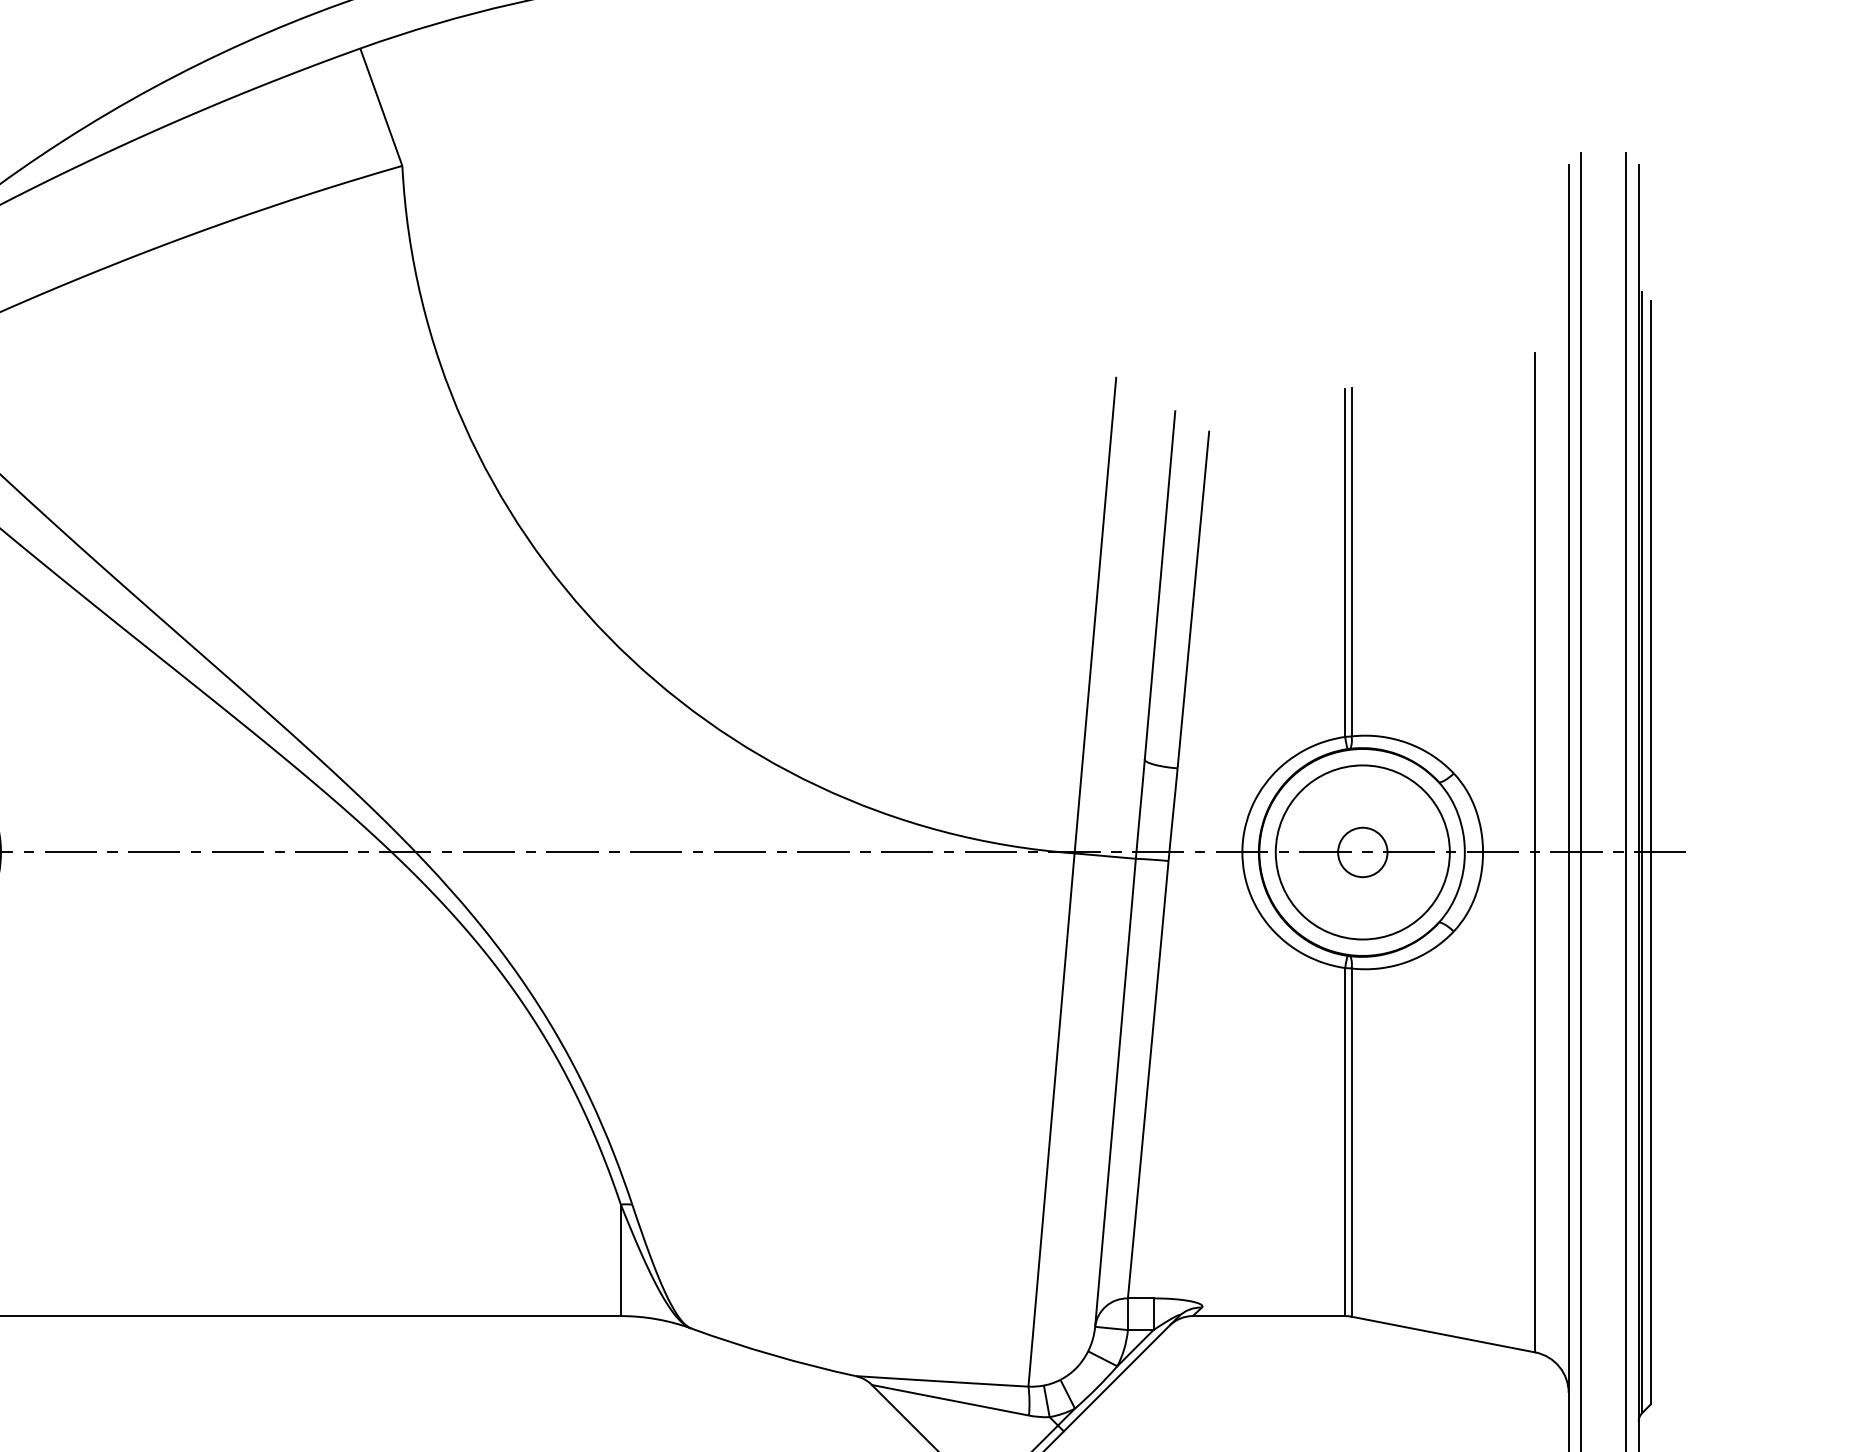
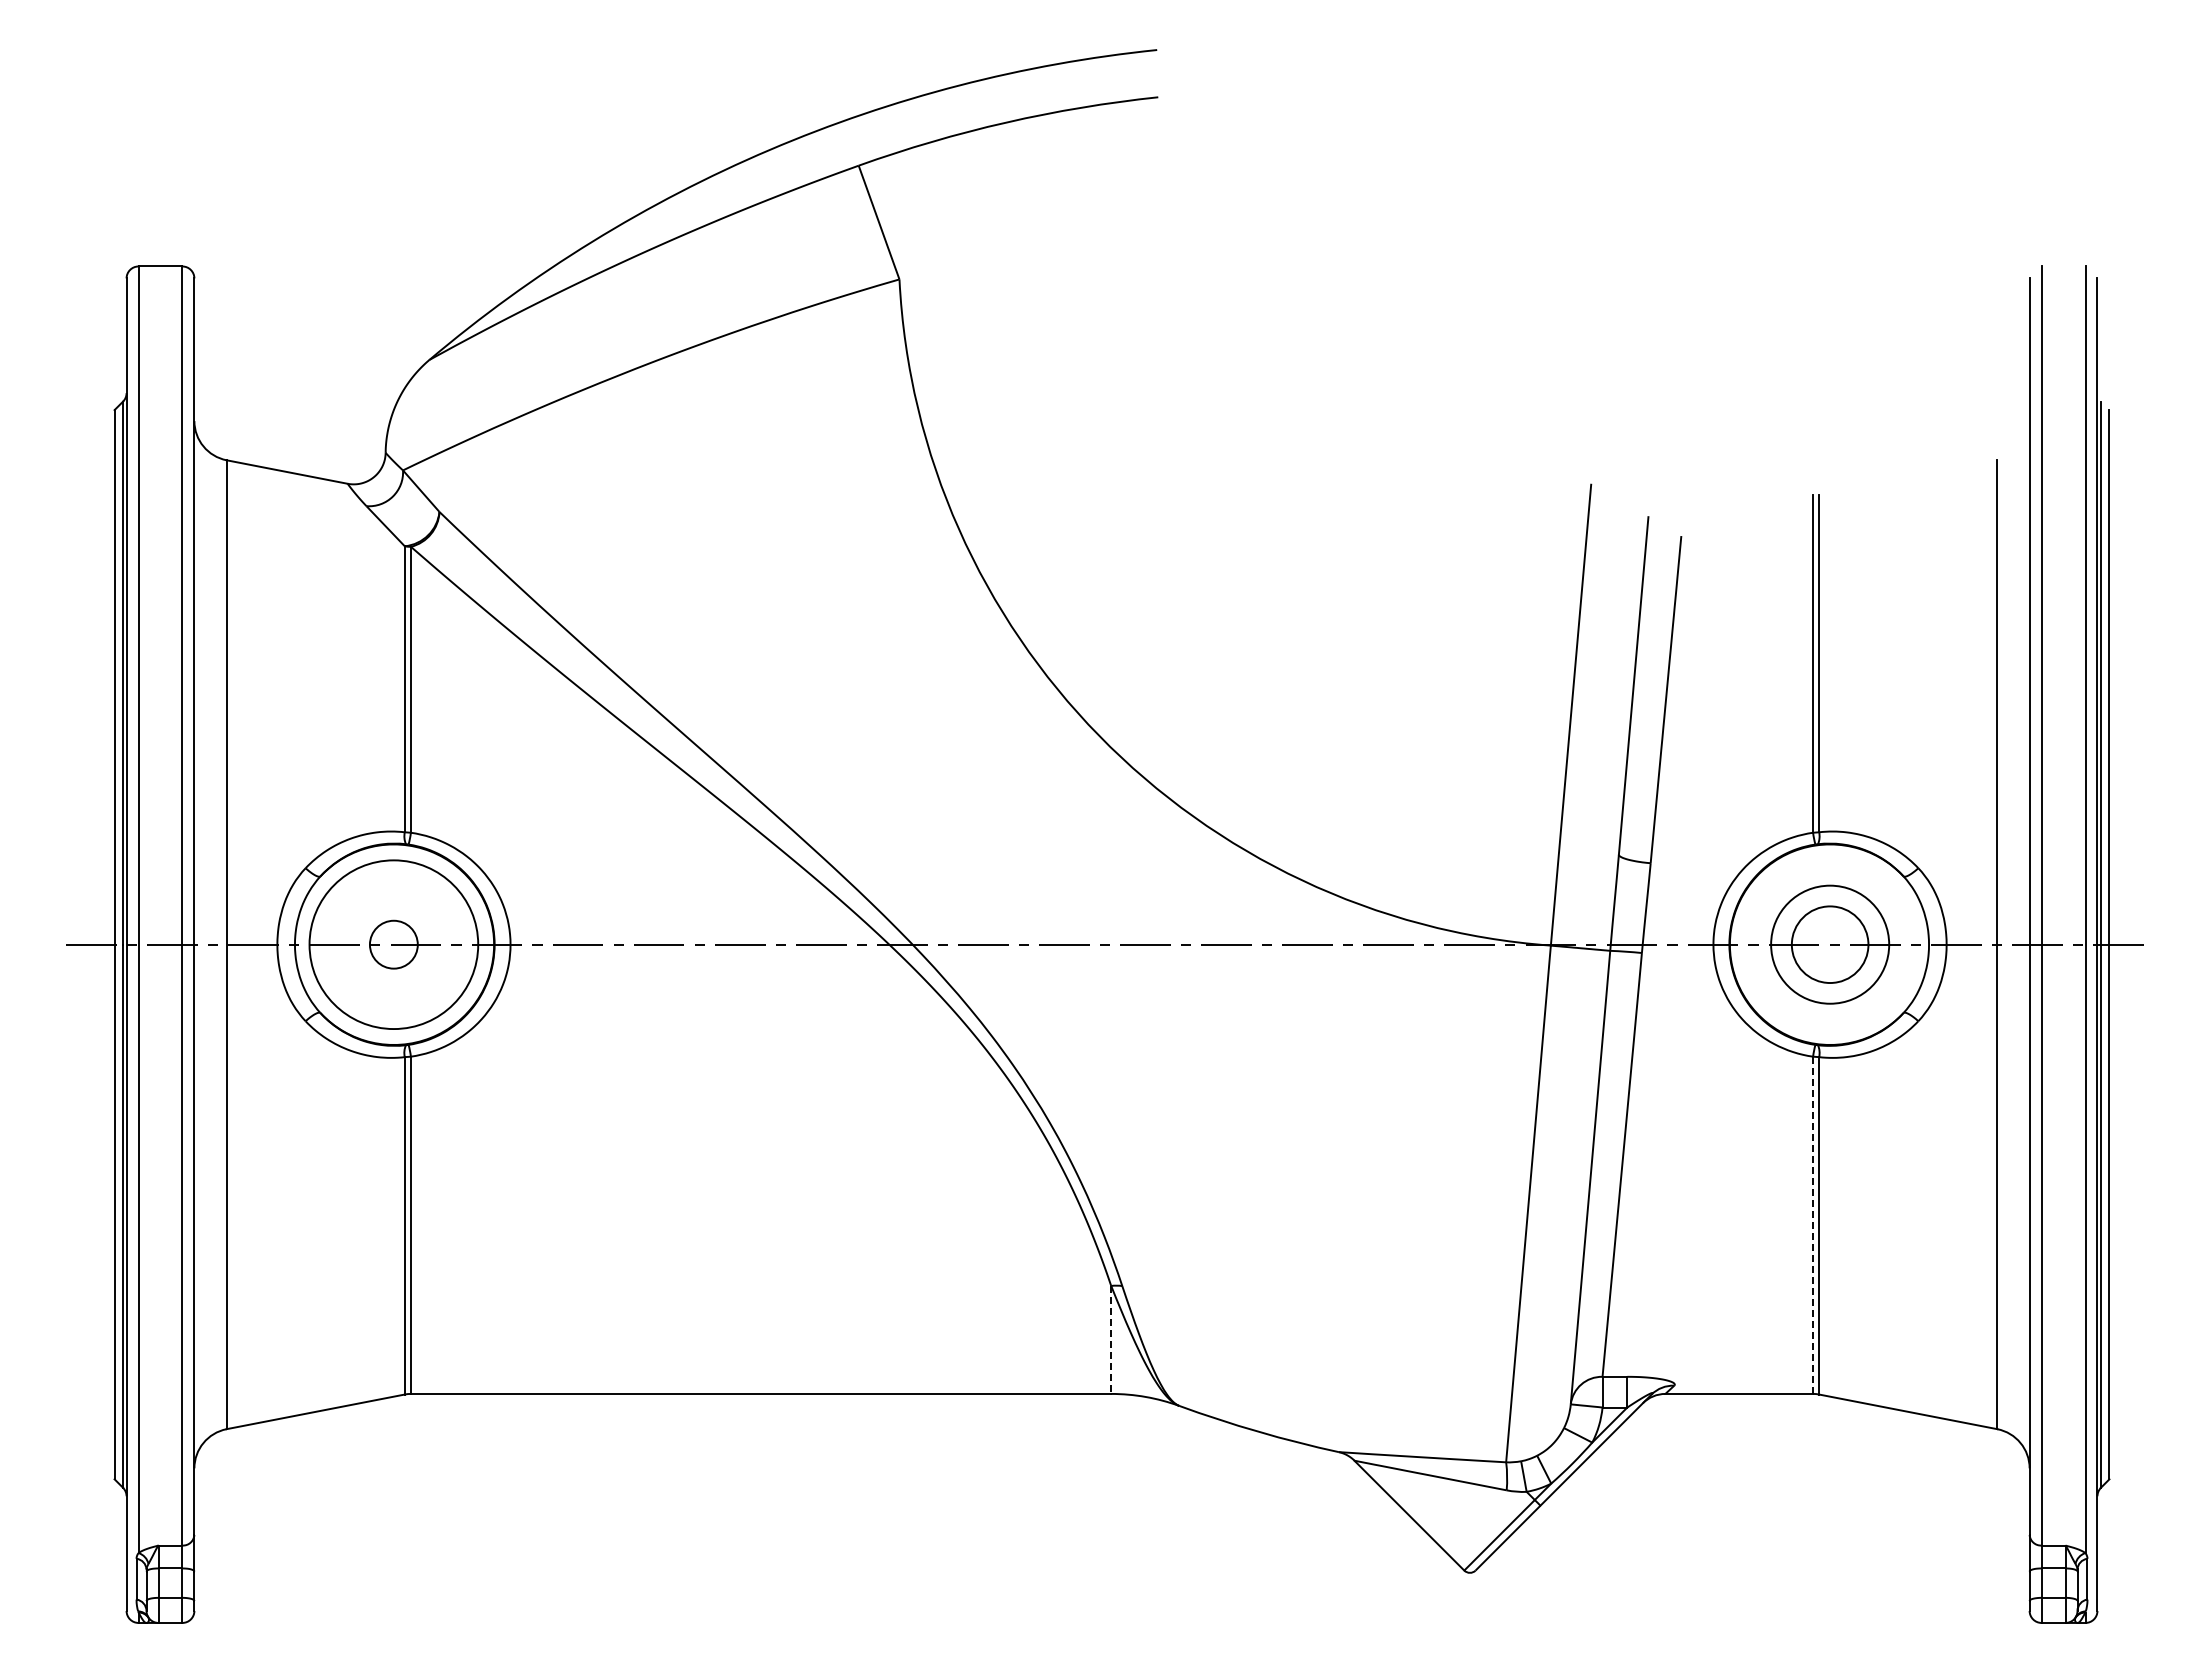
circle: (1362, 852) -> (1829, 944), size x0.7
circle: (1363, 852) -> (1830, 944), size x1.6
line: (1345, 1142) -> (1813, 1225), solid -> dashed
line: (621, 1259) -> (1111, 1339), solid -> dashed

